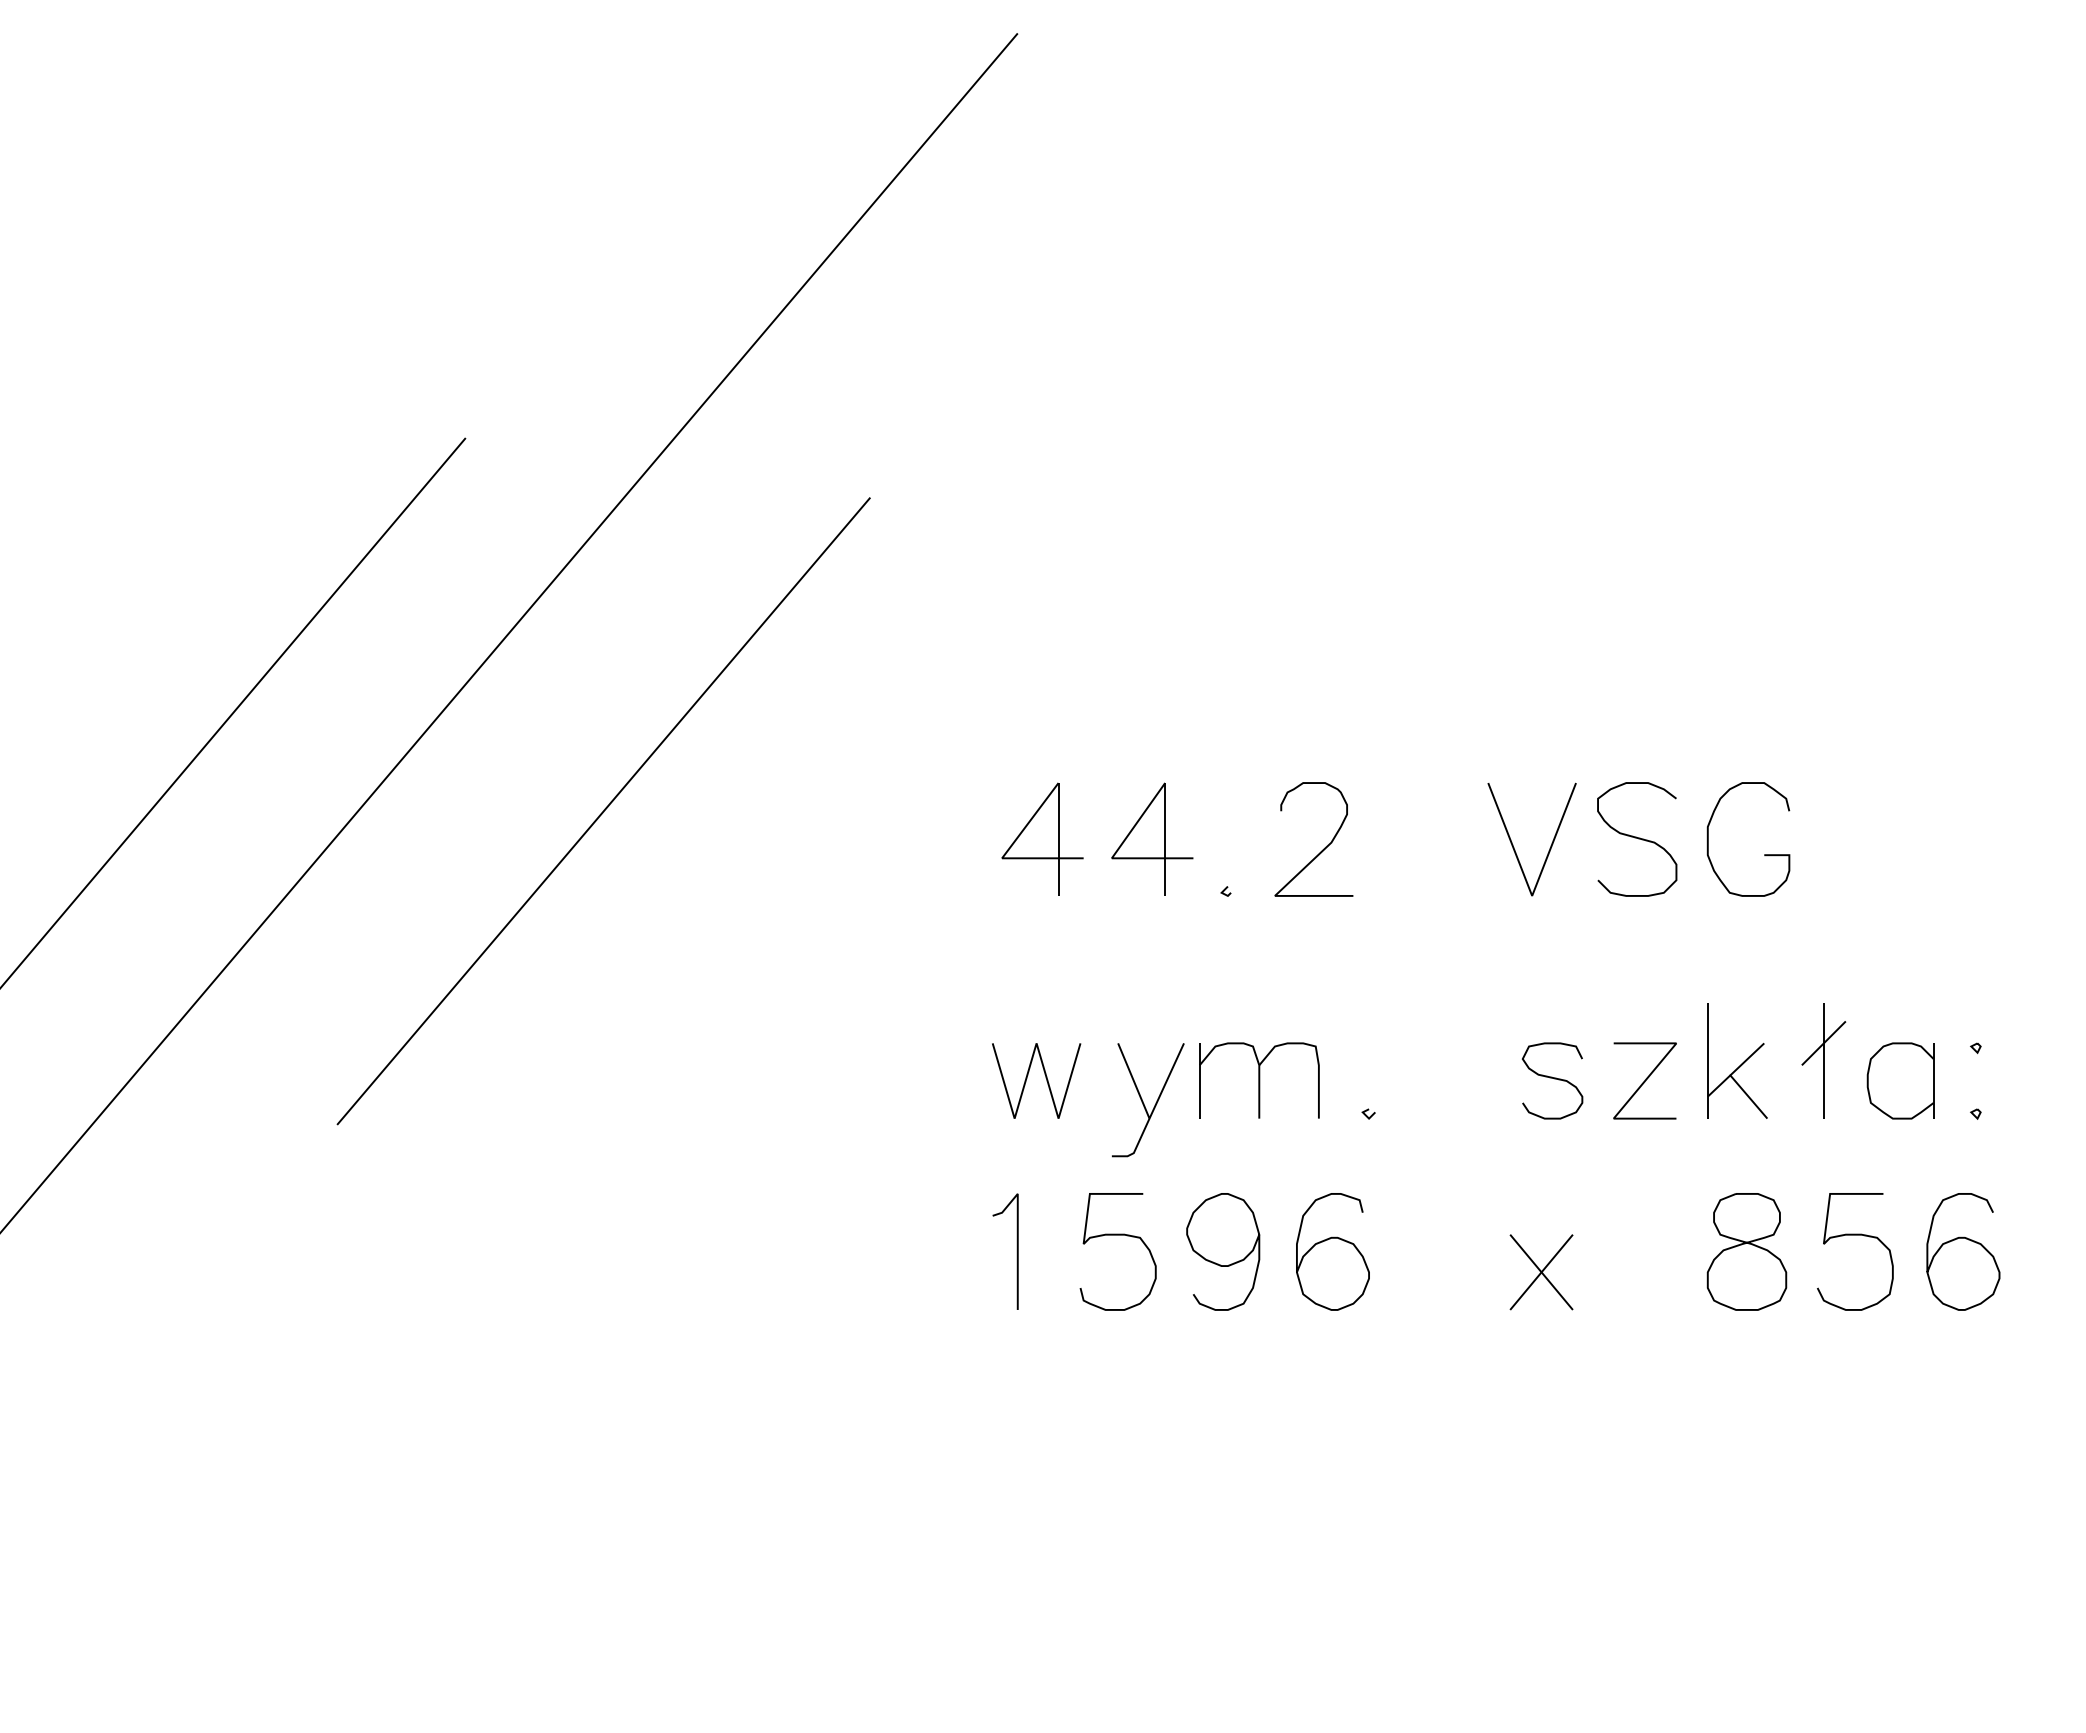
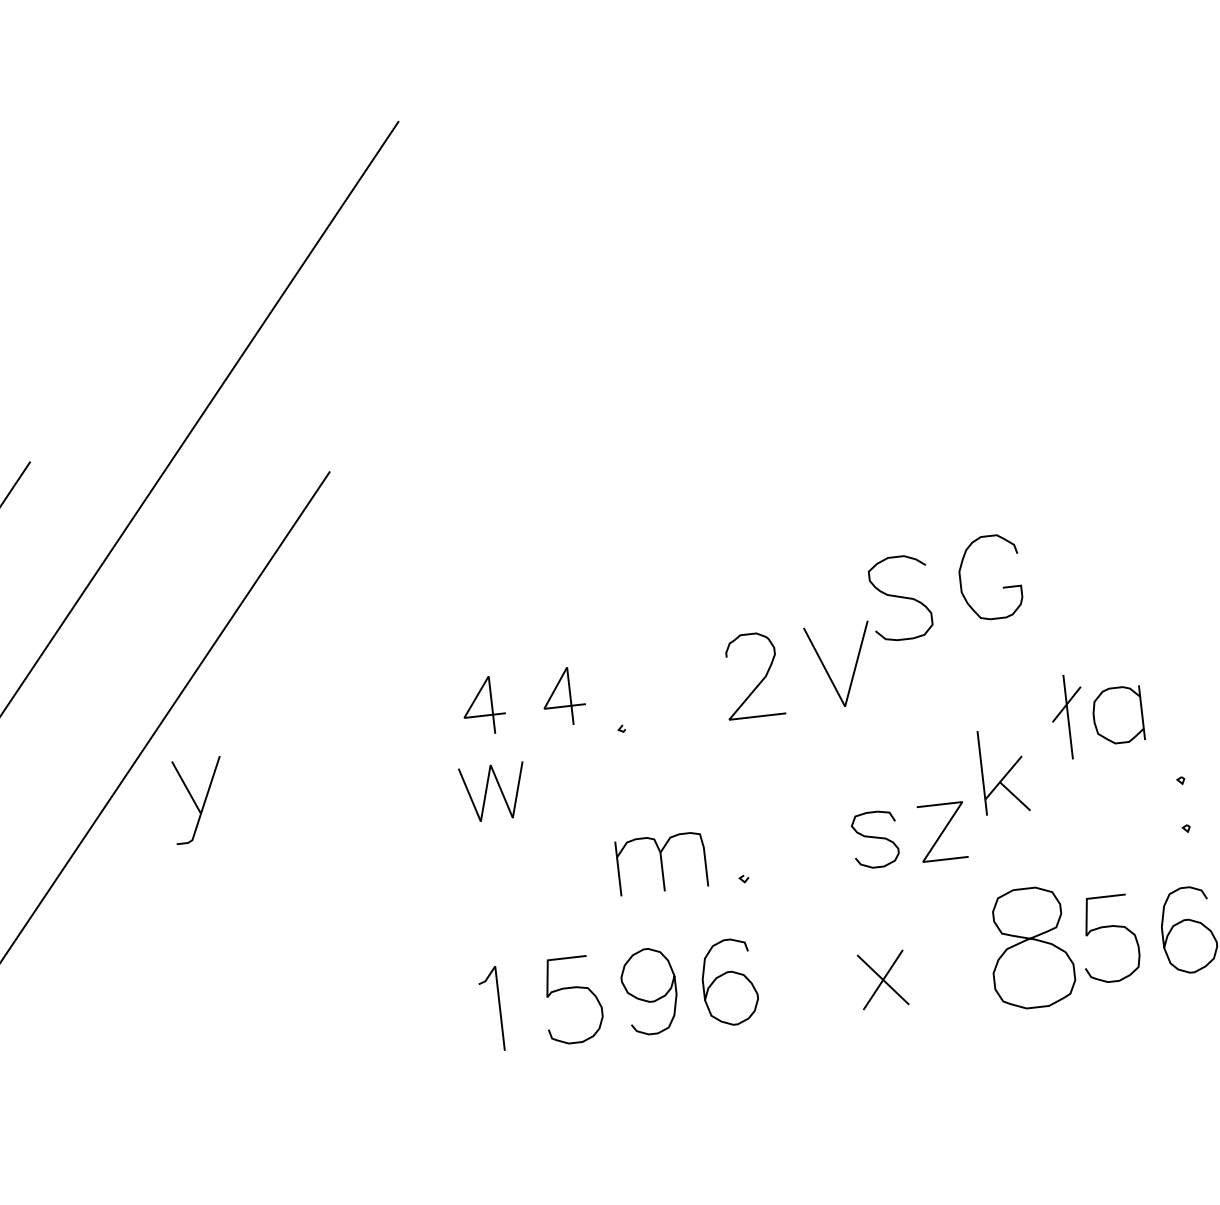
part: (1042, 838) -> (483, 705), size x0.7
part: (1152, 838) -> (563, 696), size x0.7
curve: (1637, 838) -> (900, 597), moved
curve: (1323, 848) -> (760, 681), moved
curve: (1764, 854) -> (1002, 587), moved
part: (1737, 1060) -> (1003, 770), moved
part: (1823, 1060) -> (1067, 717), moved
curve: (1027, 1078) -> (486, 791), moved
part: (1900, 1080) -> (1117, 715), moved
part: (1148, 1100) -> (198, 800), moved
part: (1746, 1251) -> (1030, 947), size x1.4

